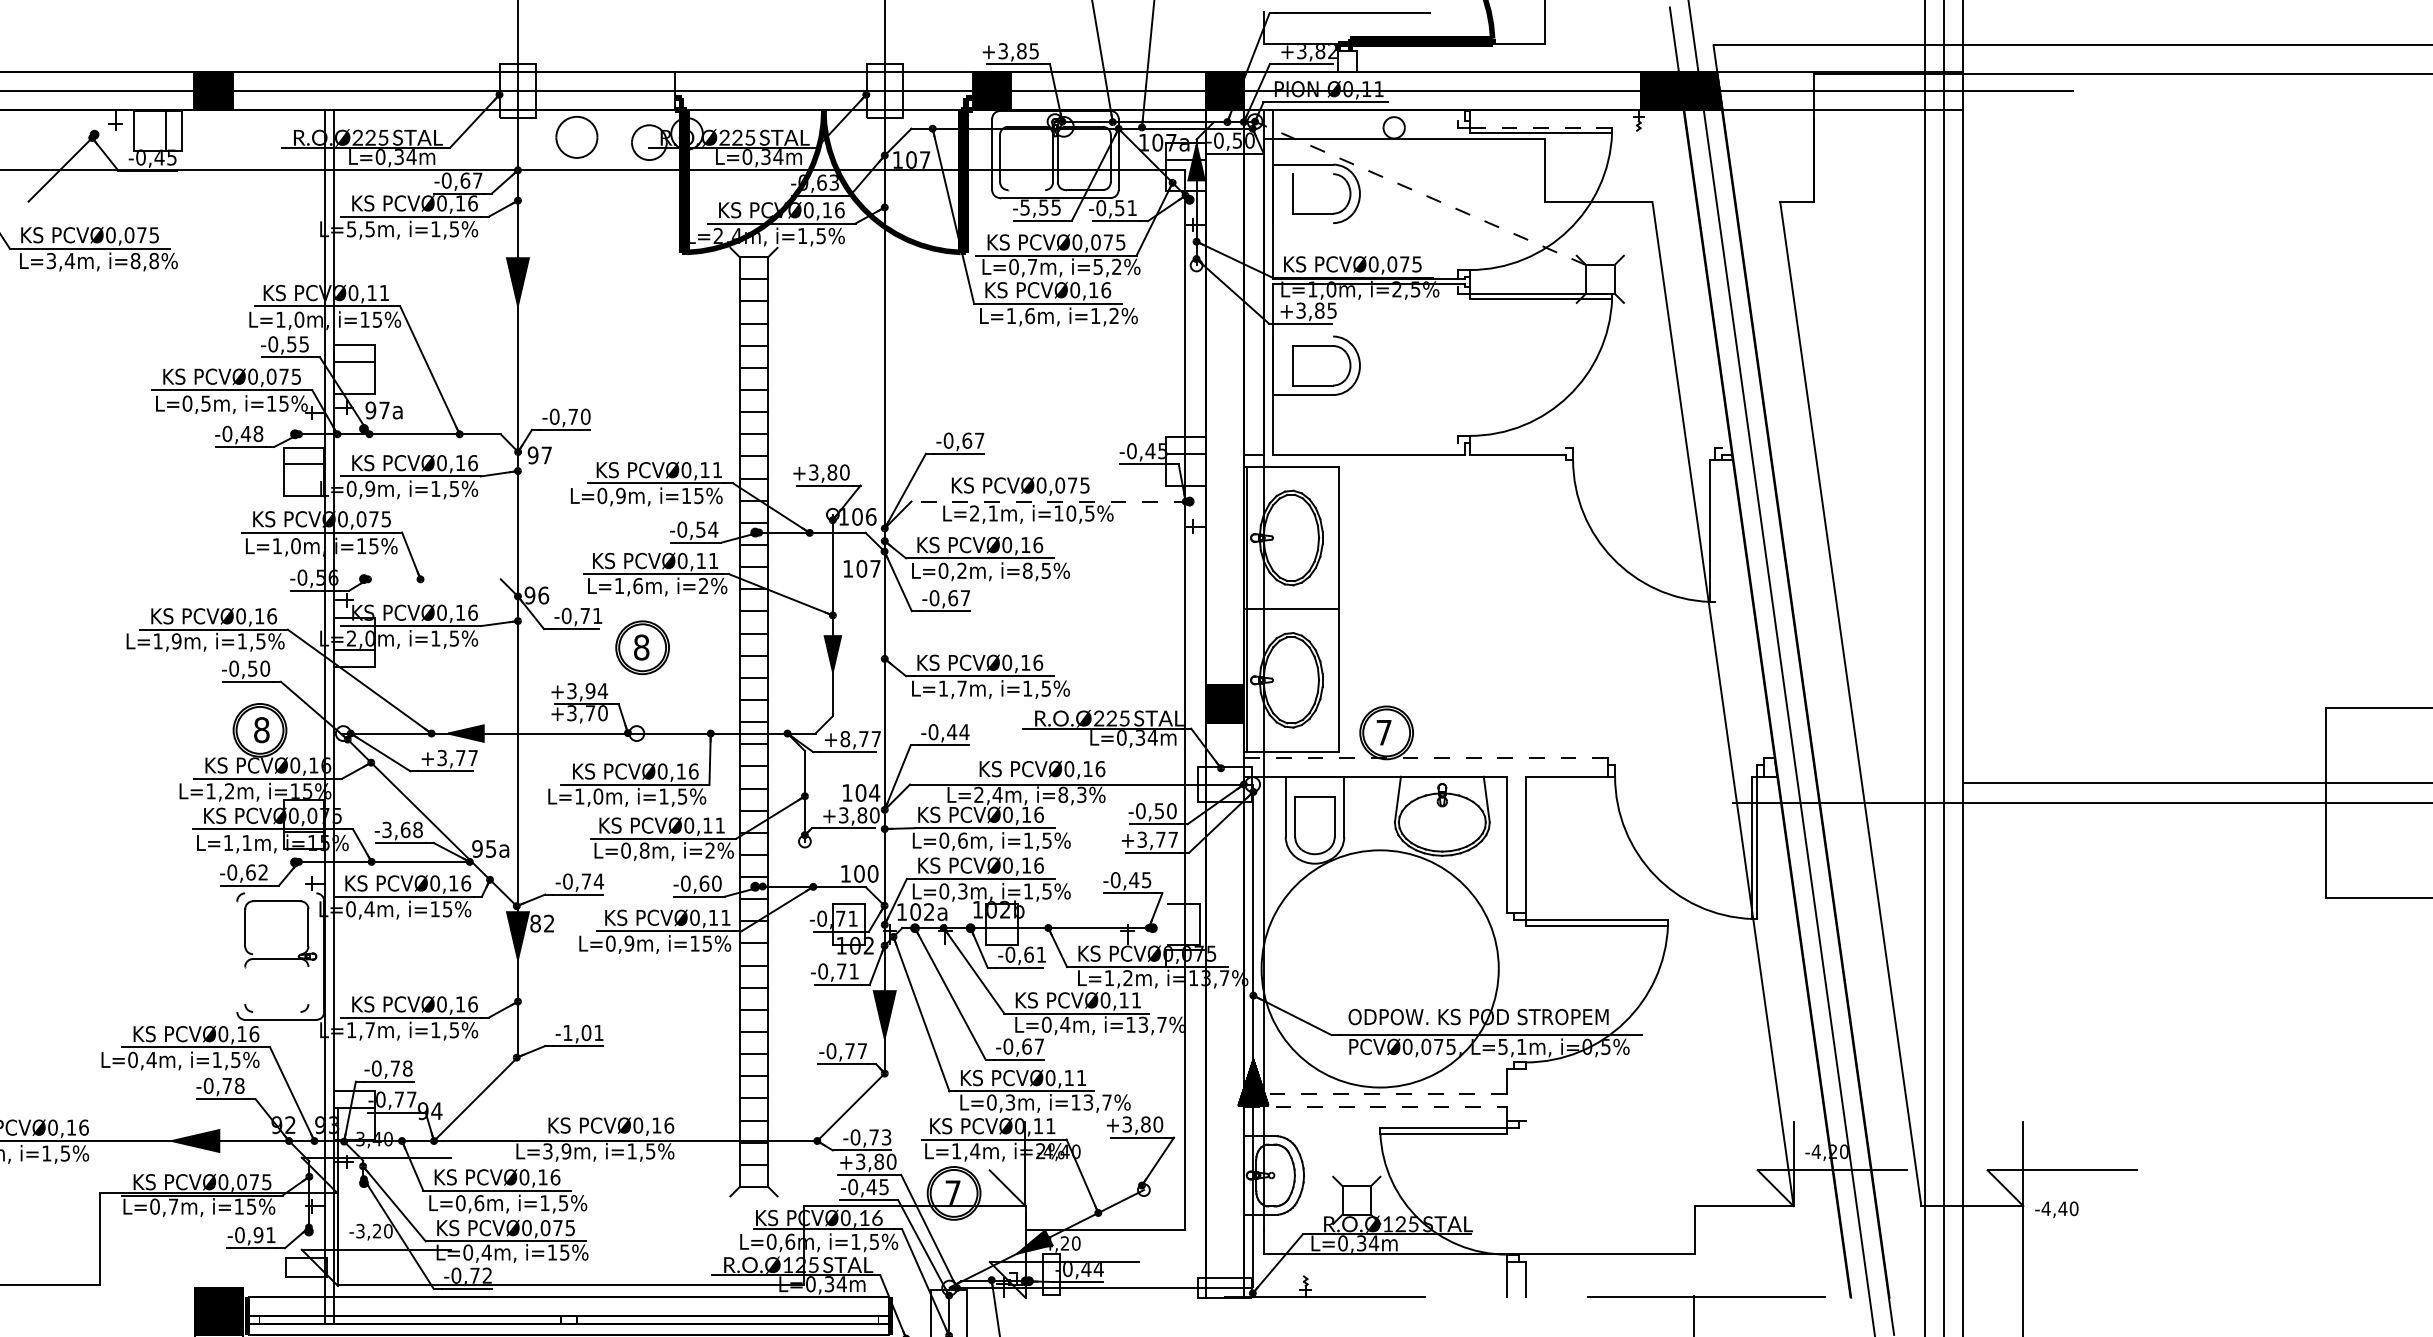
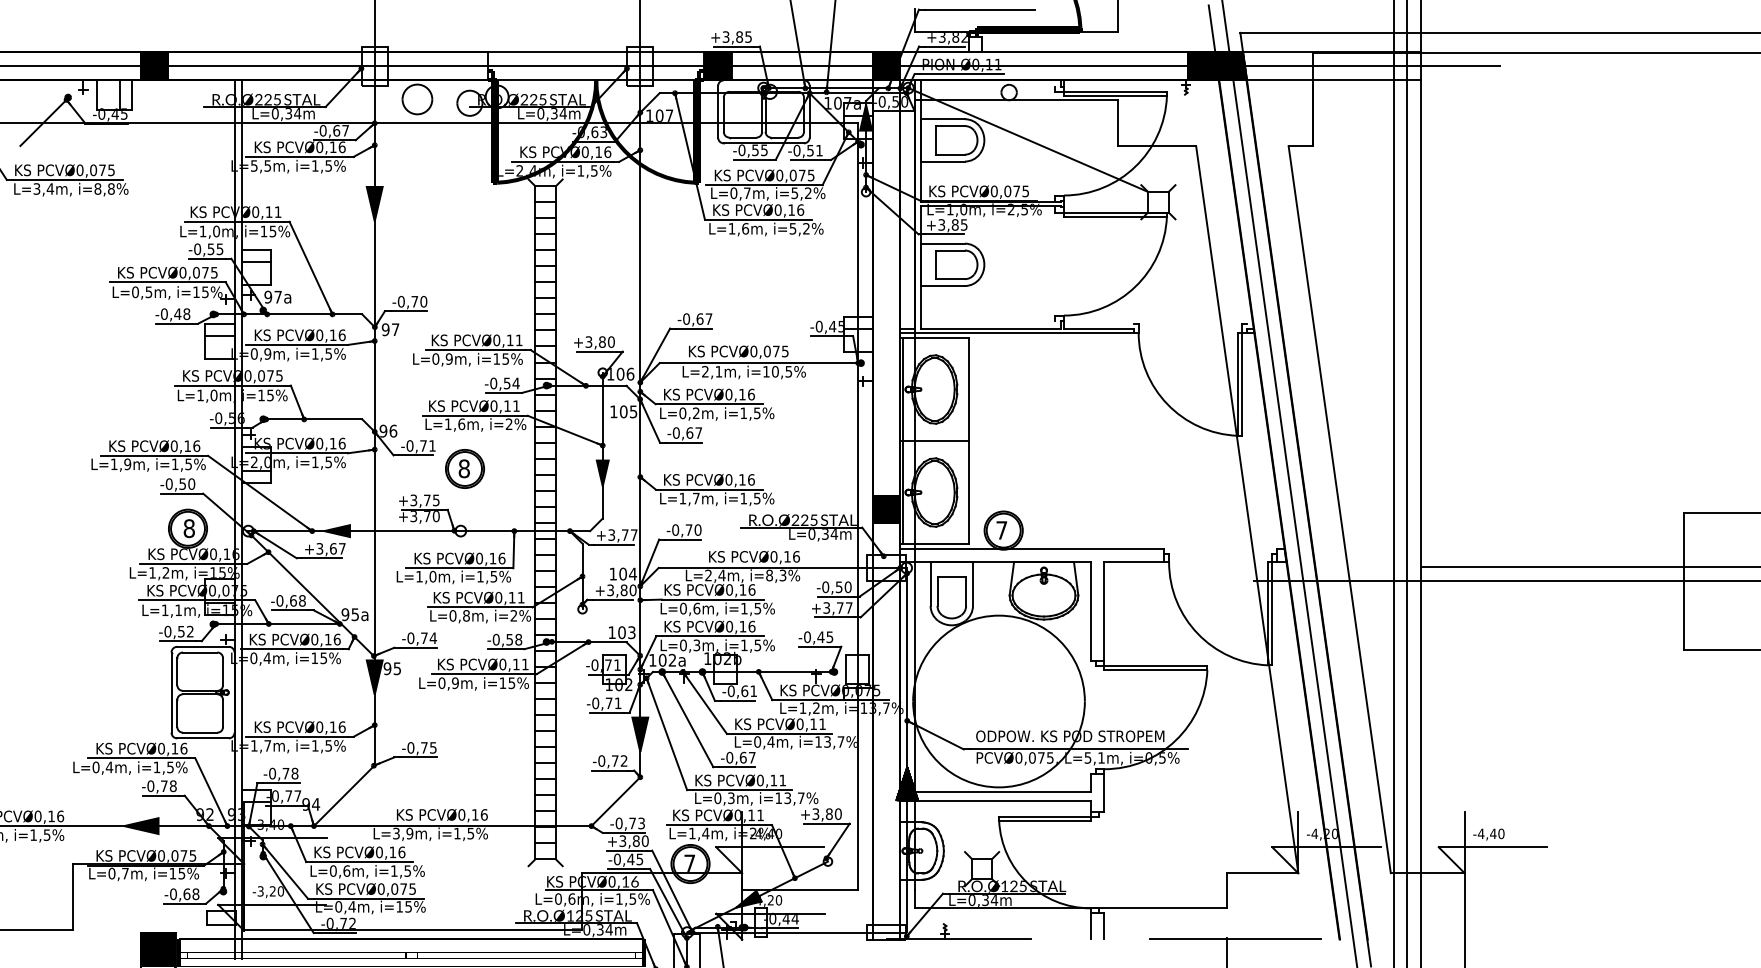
line: (1541, 127) -> (1115, 92), dashed -> solid
line: (1312, 174) -> (950, 126), added
line: (1026, 190) -> (742, 137), added
line: (1420, 193) -> (1028, 140), dashed -> solid
text: (1025, 207) -> (742, 150), -5,55 -> -0,55
line: (1303, 223) -> (943, 161), added
text: (1095, 316) -> (792, 229), i=1,2% -> i=5,2%
line: (1303, 336) -> (943, 243), added
line: (1404, 459) -> (1016, 332), added
line: (1050, 501) -> (760, 363), dashed -> solid
line: (1715, 530) -> (1241, 384), added
text: (875, 568) -> (633, 411), 107 -> 105
text: (1027, 570) -> (743, 413), i=8,5% -> i=1,5%
line: (432, 579) -> (312, 419), added
text: (596, 691) -> (431, 500), +3,94 -> +3,75
text: (958, 732) -> (693, 530), -0,44 -> -0,70
text: (845, 739) -> (611, 535), +8,77 -> +3,77
line: (1425, 757) -> (1031, 548), dashed -> solid
text: (460, 758) -> (333, 549), +3,77 -> +3,67
text: (386, 829) -> (279, 600), -3,68 -> -0,68
text: (250, 872) -> (181, 631), -0,62 -> -0,52
text: (872, 873) -> (631, 632), 100 -> 103
text: (710, 883) -> (514, 639), -0,60 -> -0,58
line: (280, 893) -> (202, 646), added
text: (542, 923) -> (392, 668), 82 -> 95
line: (1168, 924) -> (845, 669), added
line: (276, 954) -> (199, 691), added
line: (237, 956) -> (171, 692), added
line: (245, 985) -> (177, 713), added
line: (308, 985) -> (223, 713), added
line: (276, 1011) -> (199, 732), added
text: (583, 1032) -> (422, 747), -1,01 -> -0,75
text: (861, 1050) -> (623, 760), -0,77 -> -0,72
line: (1374, 1093) -> (994, 791), dashed -> solid
line: (1525, 1095) -> (1104, 793), added
line: (1375, 1106) -> (995, 801), dashed -> solid
line: (1064, 1170) -> (770, 847), added
text: (2056, 1209) -> (1488, 834), moved
text: (264, 1235) -> (191, 894), -0,91 -> -0,68

